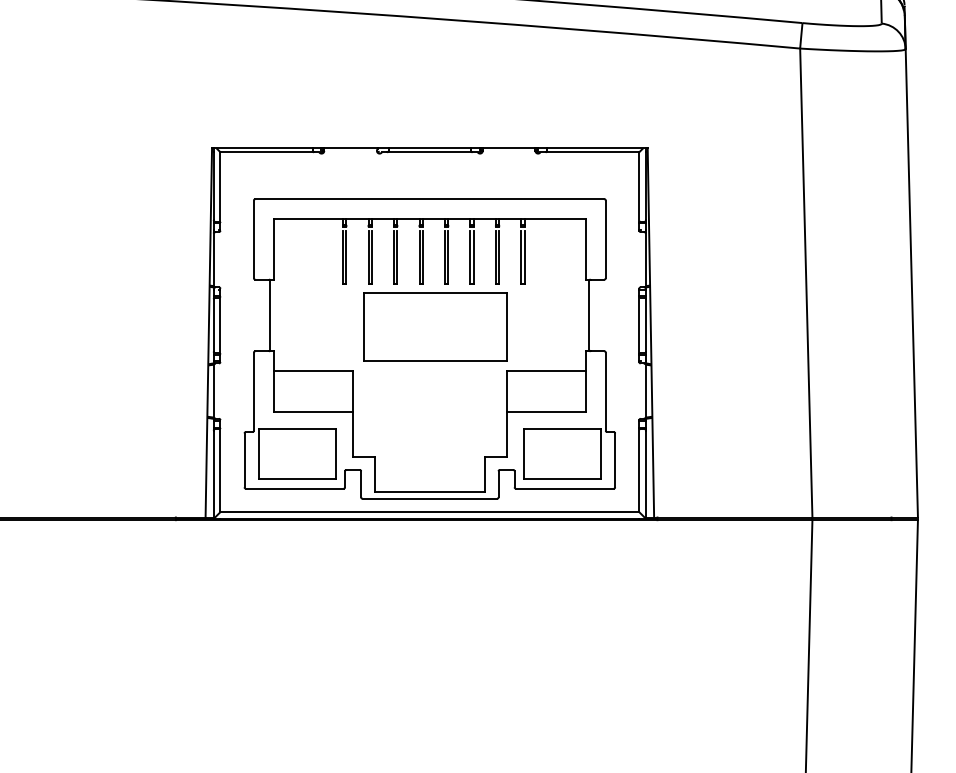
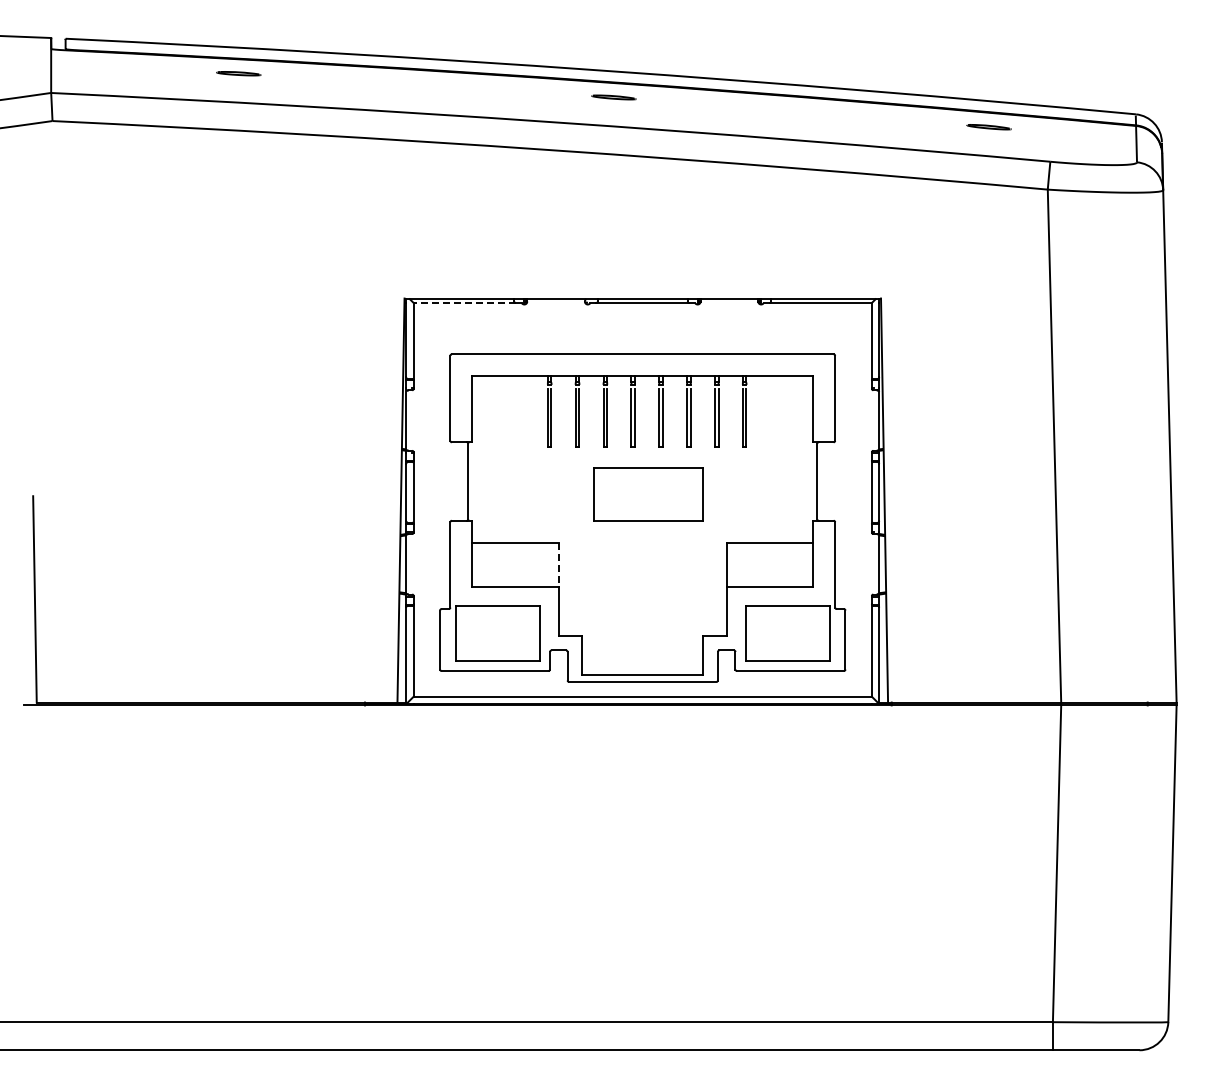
line: (266, 152) -> (464, 303), solid -> dashed
part: (435, 327) -> (648, 494), size x0.7
line: (352, 391) -> (558, 564), solid -> dashed

